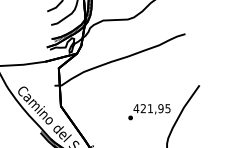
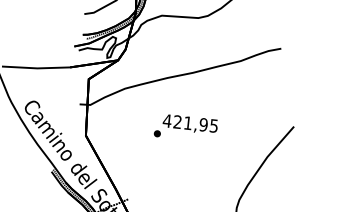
text: (149, 112) -> (186, 128), moved

